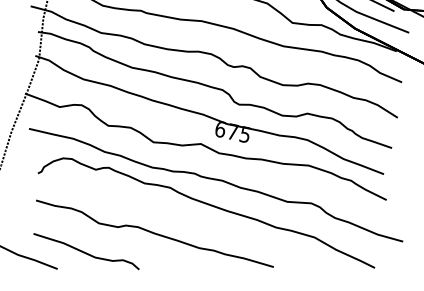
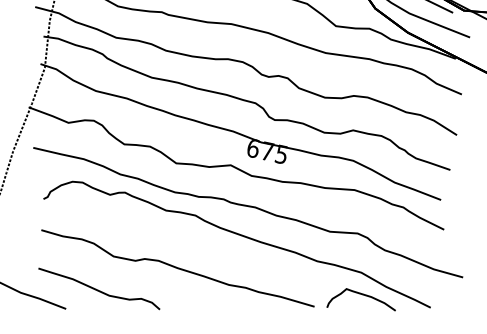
curve: (315, 257) -> (362, 295), added

